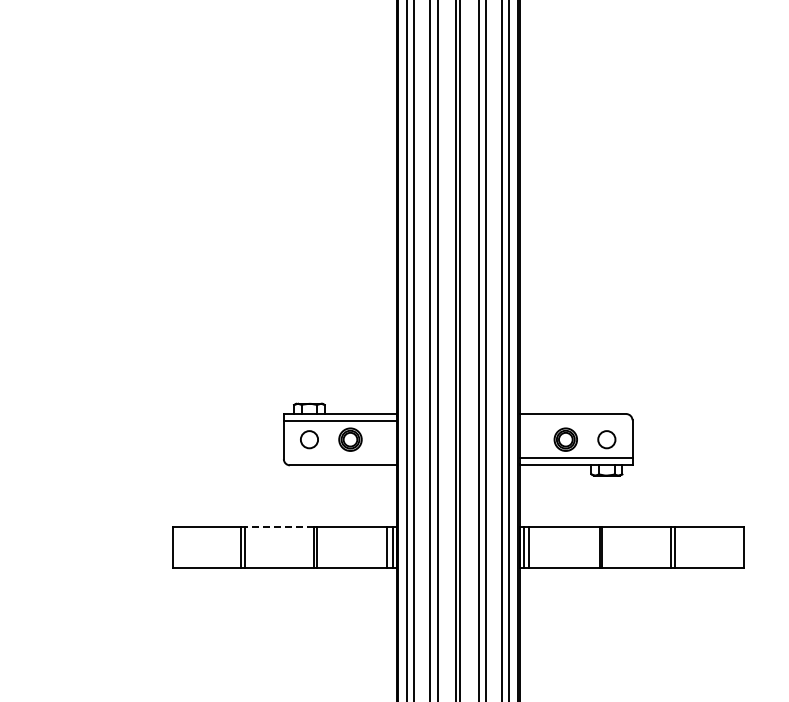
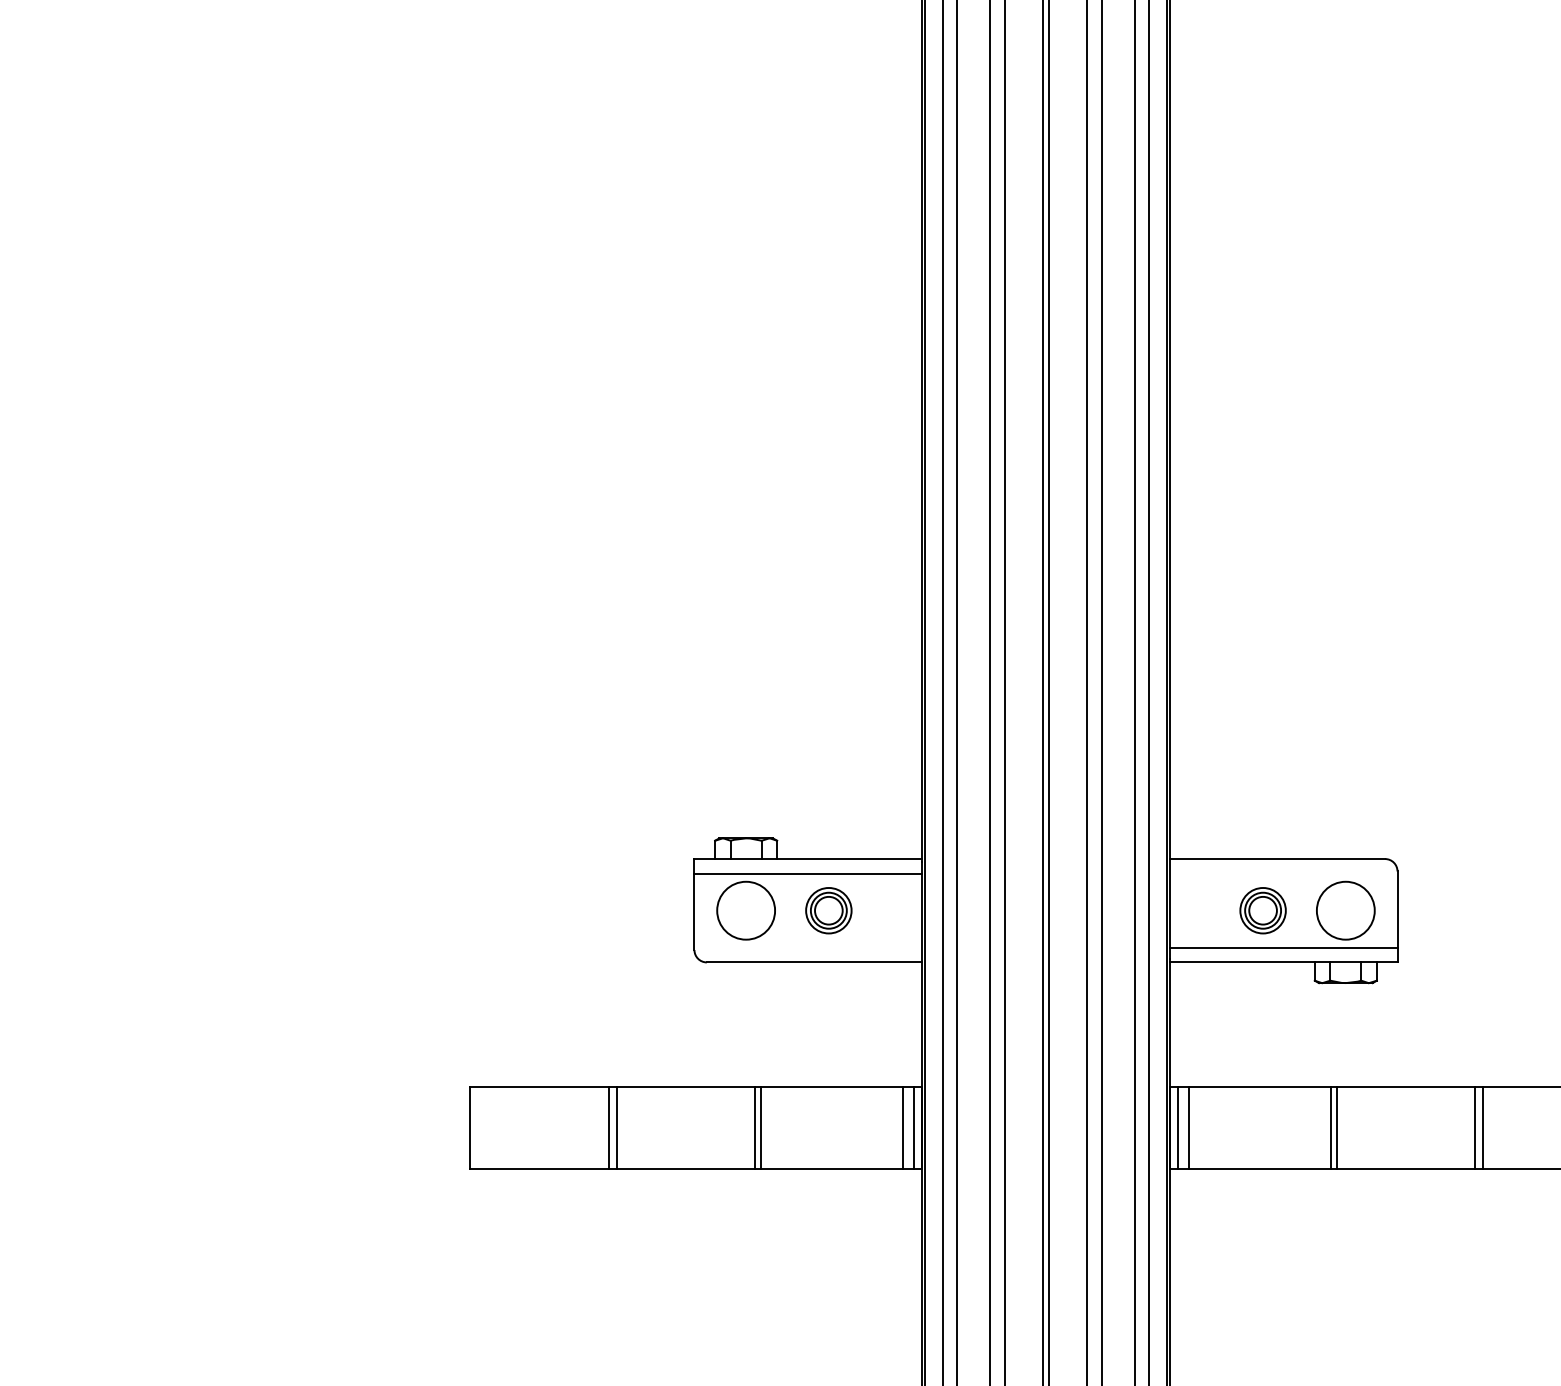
circle: (309, 439) -> (746, 910), size x1.67
circle: (606, 439) -> (1345, 910), size x1.67
line: (279, 526) -> (685, 1085), dashed -> solid

